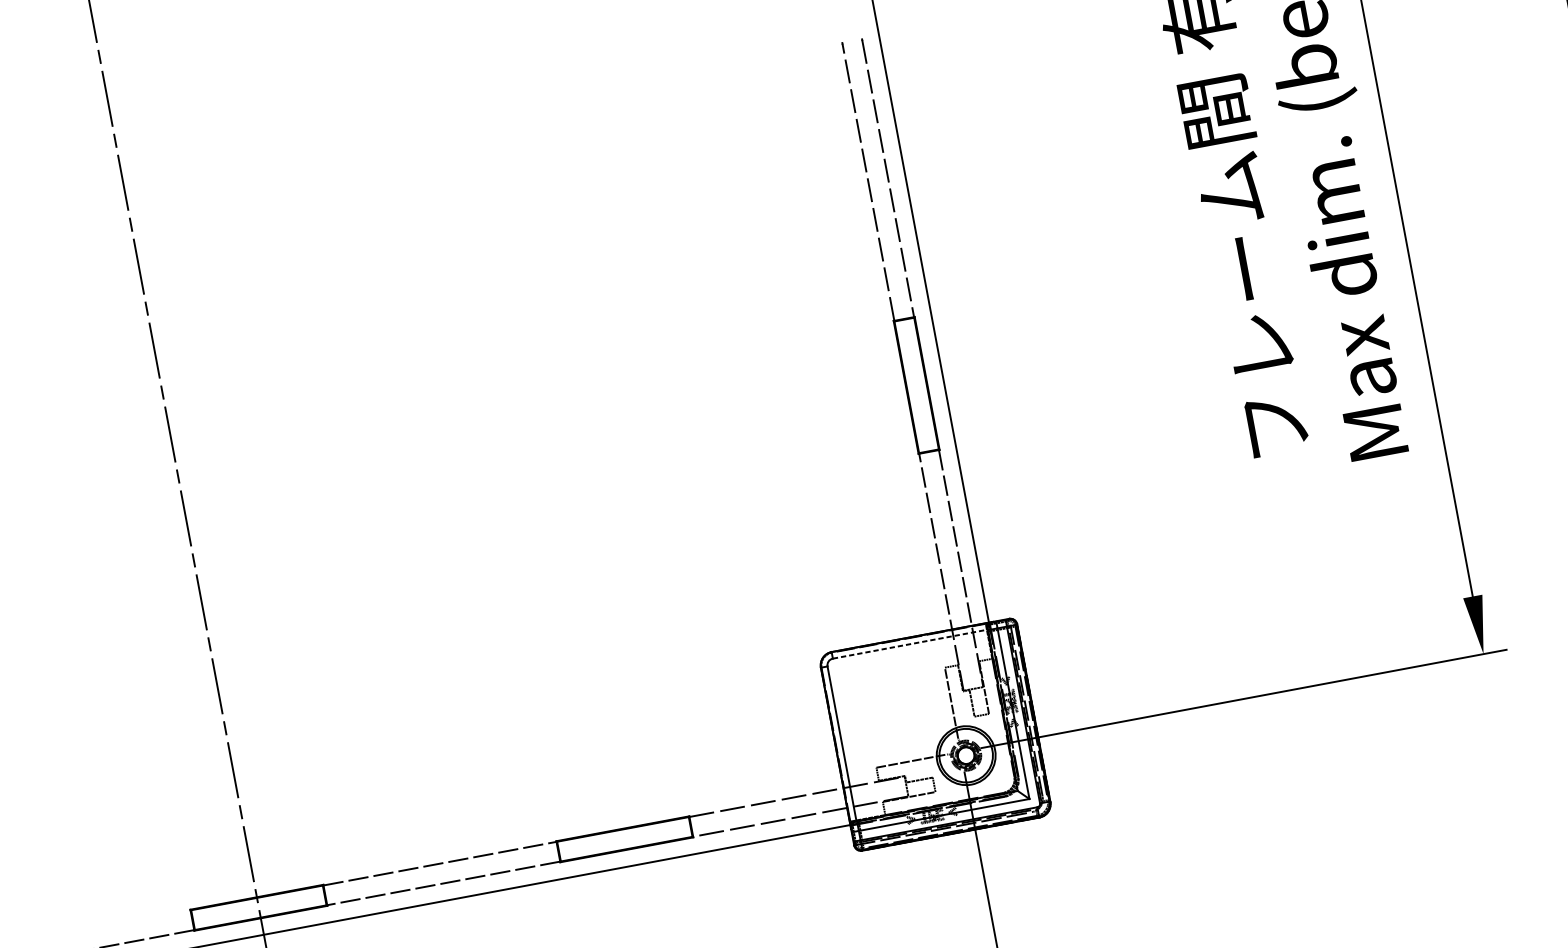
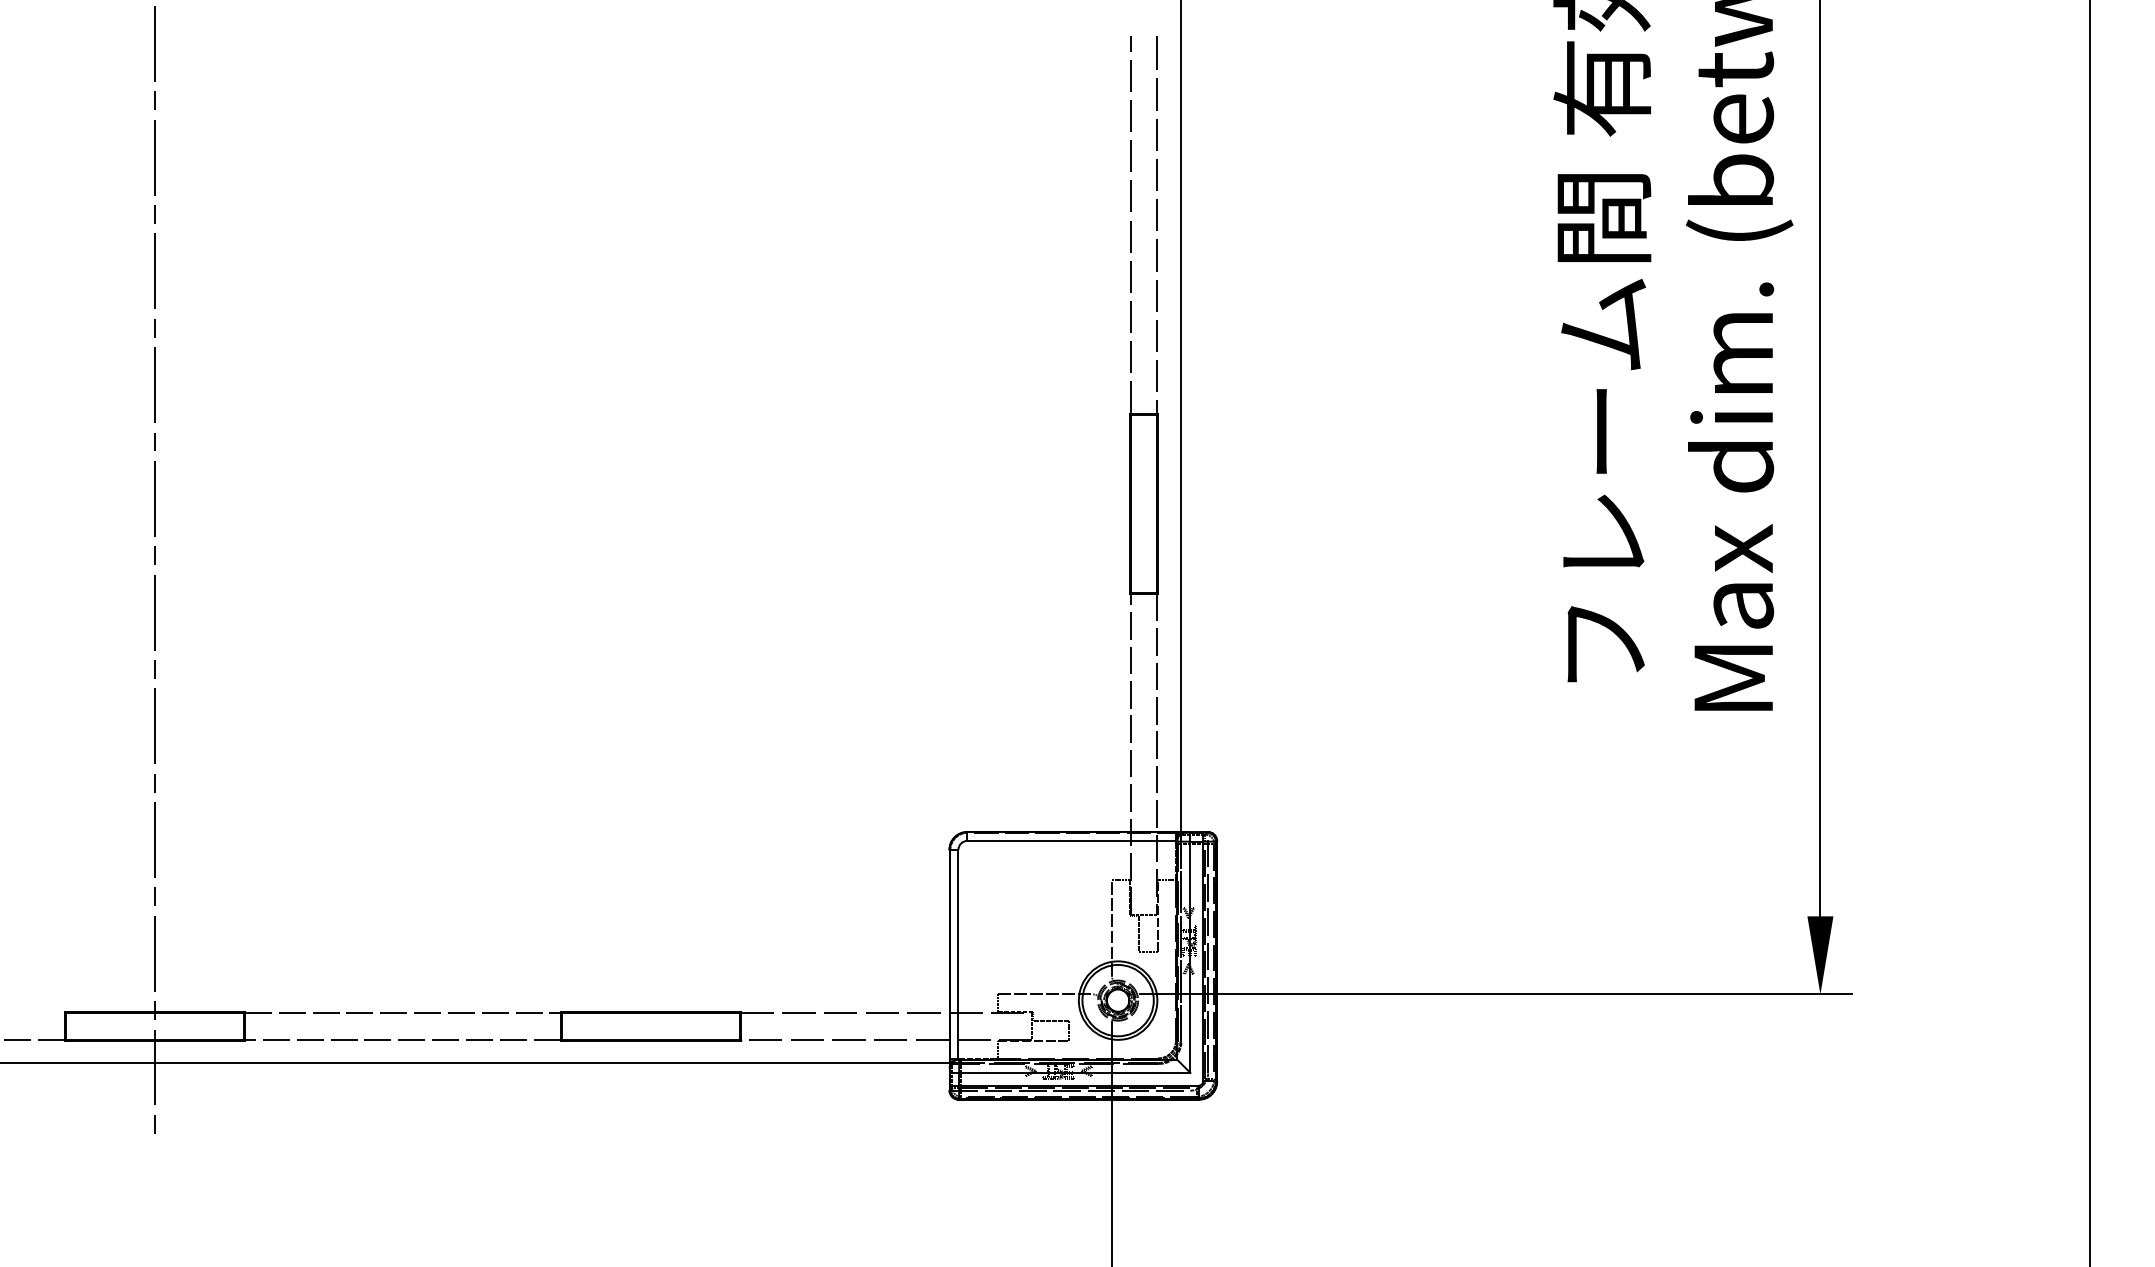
line: (910, 643) -> (1072, 840), dashed -> solid

